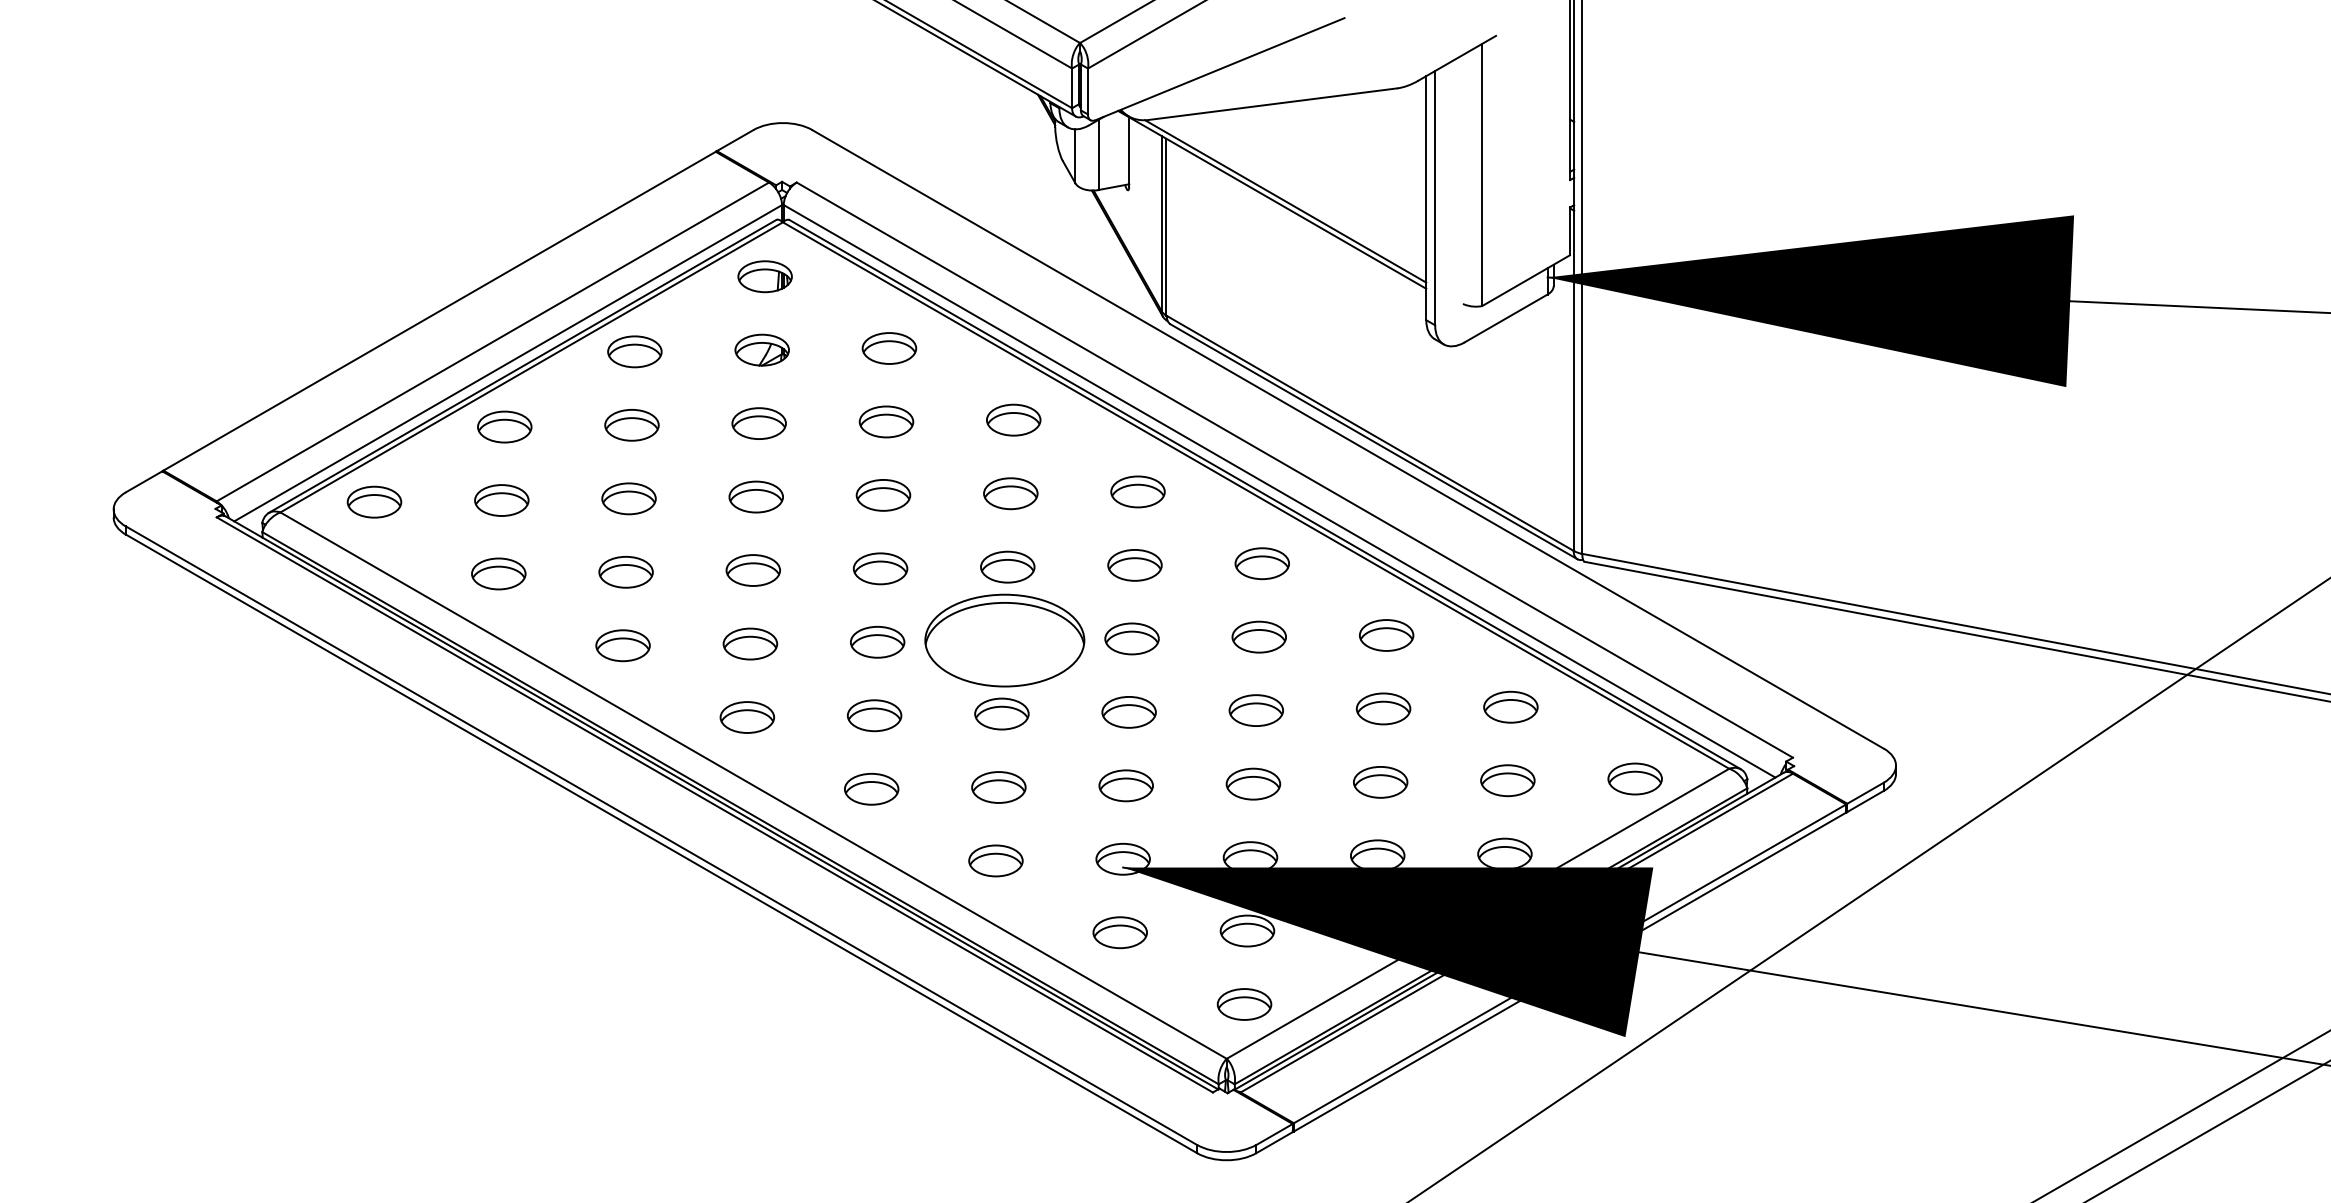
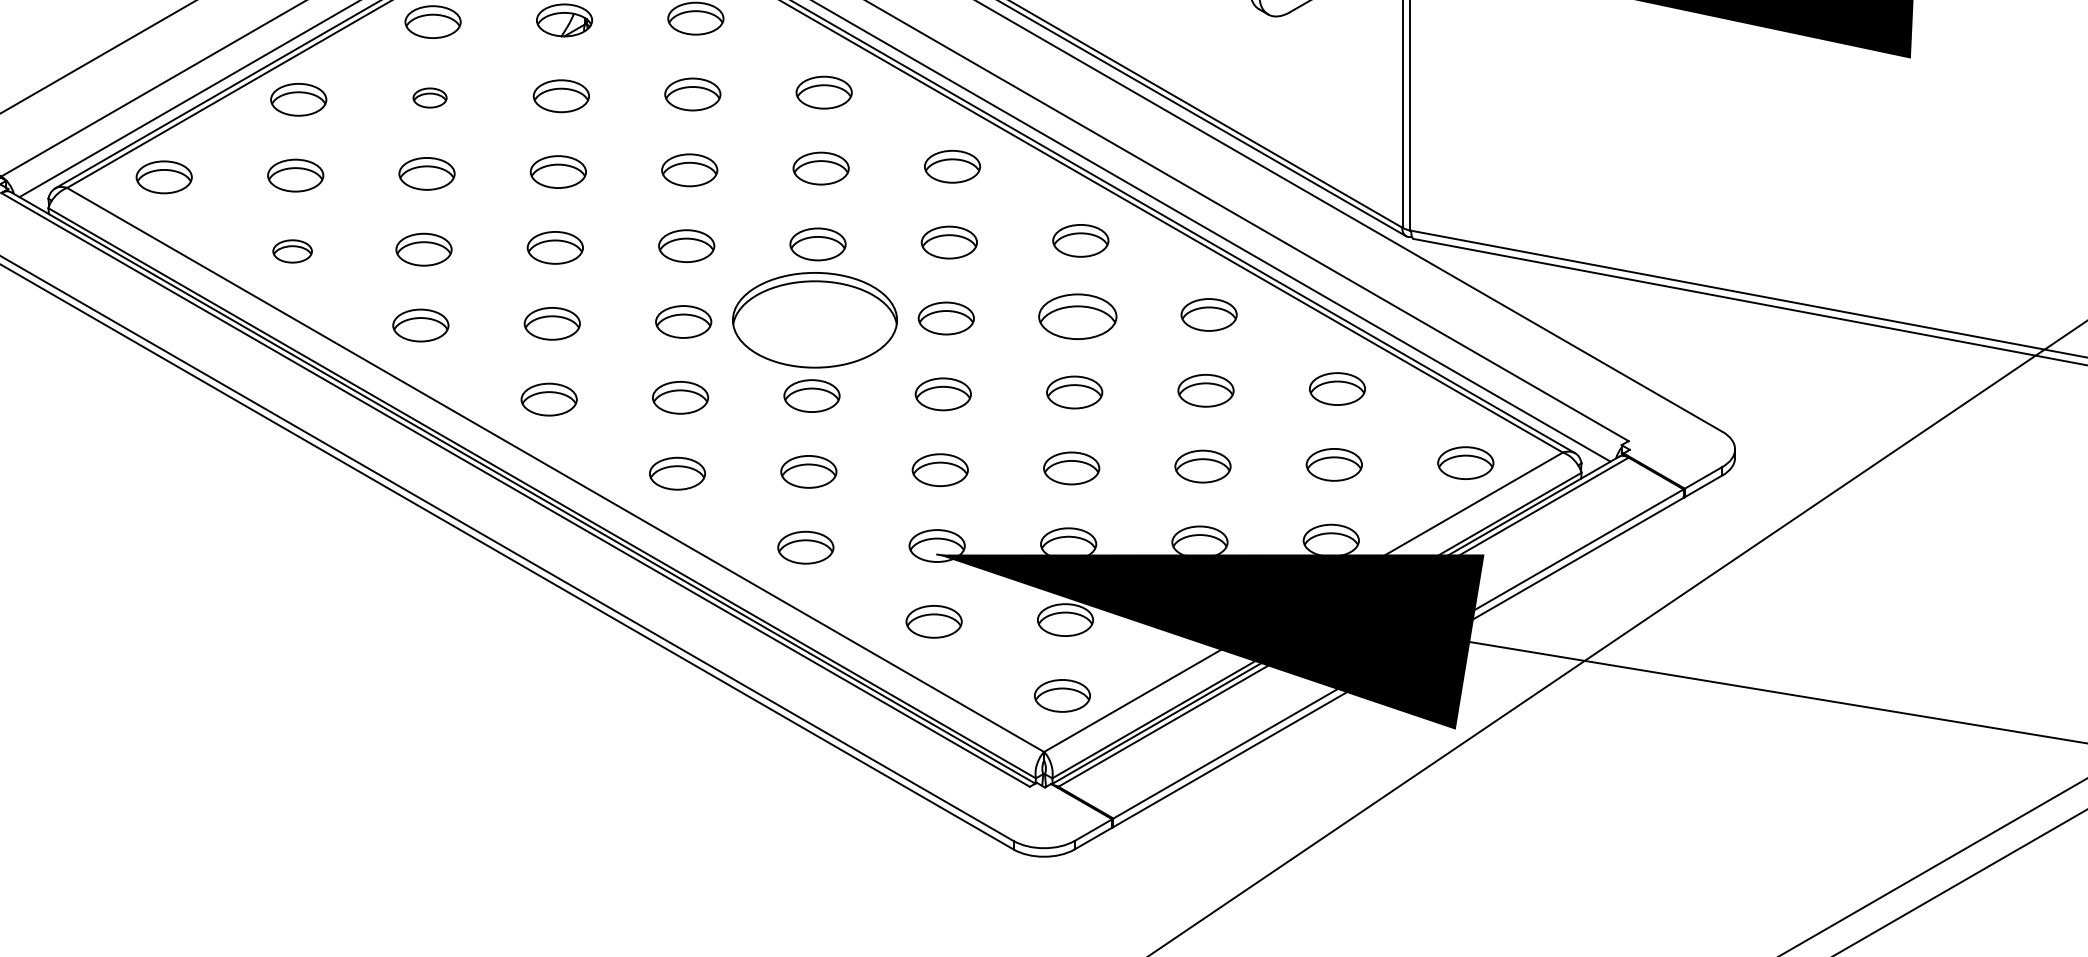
part: (631, 425) -> (429, 98), size x0.6
part: (498, 573) -> (292, 250), size x0.7
part: (1258, 636) -> (1076, 316), size x1.4

